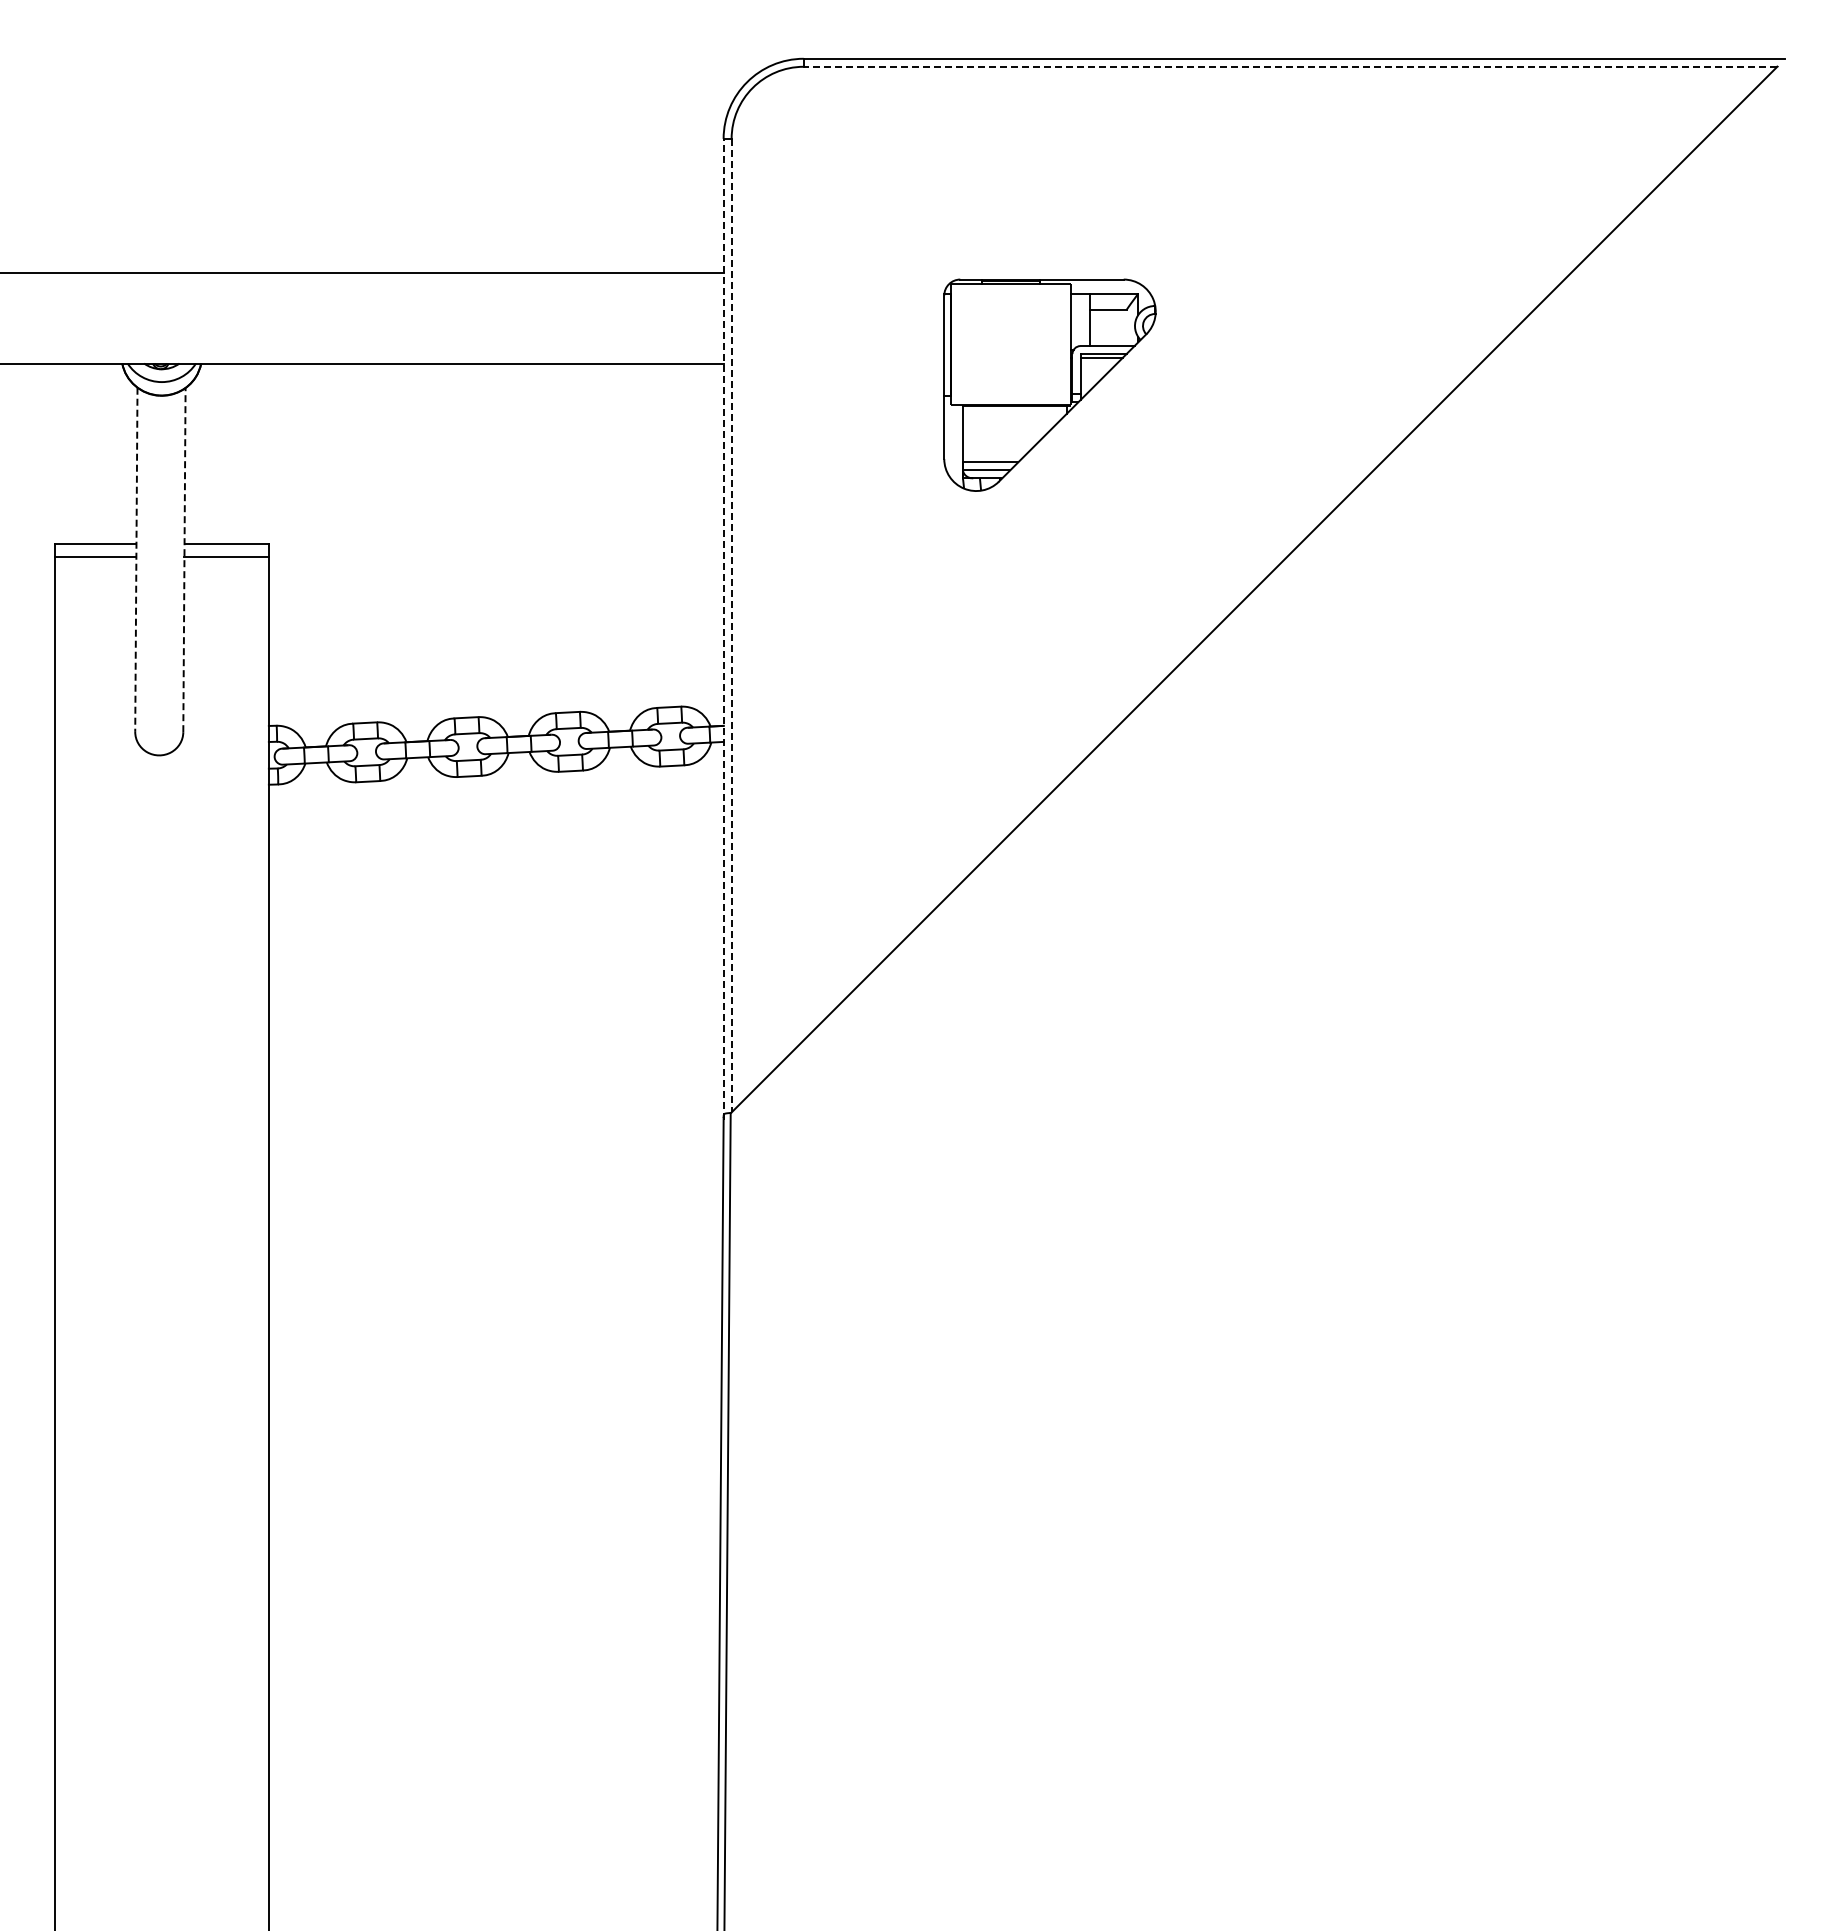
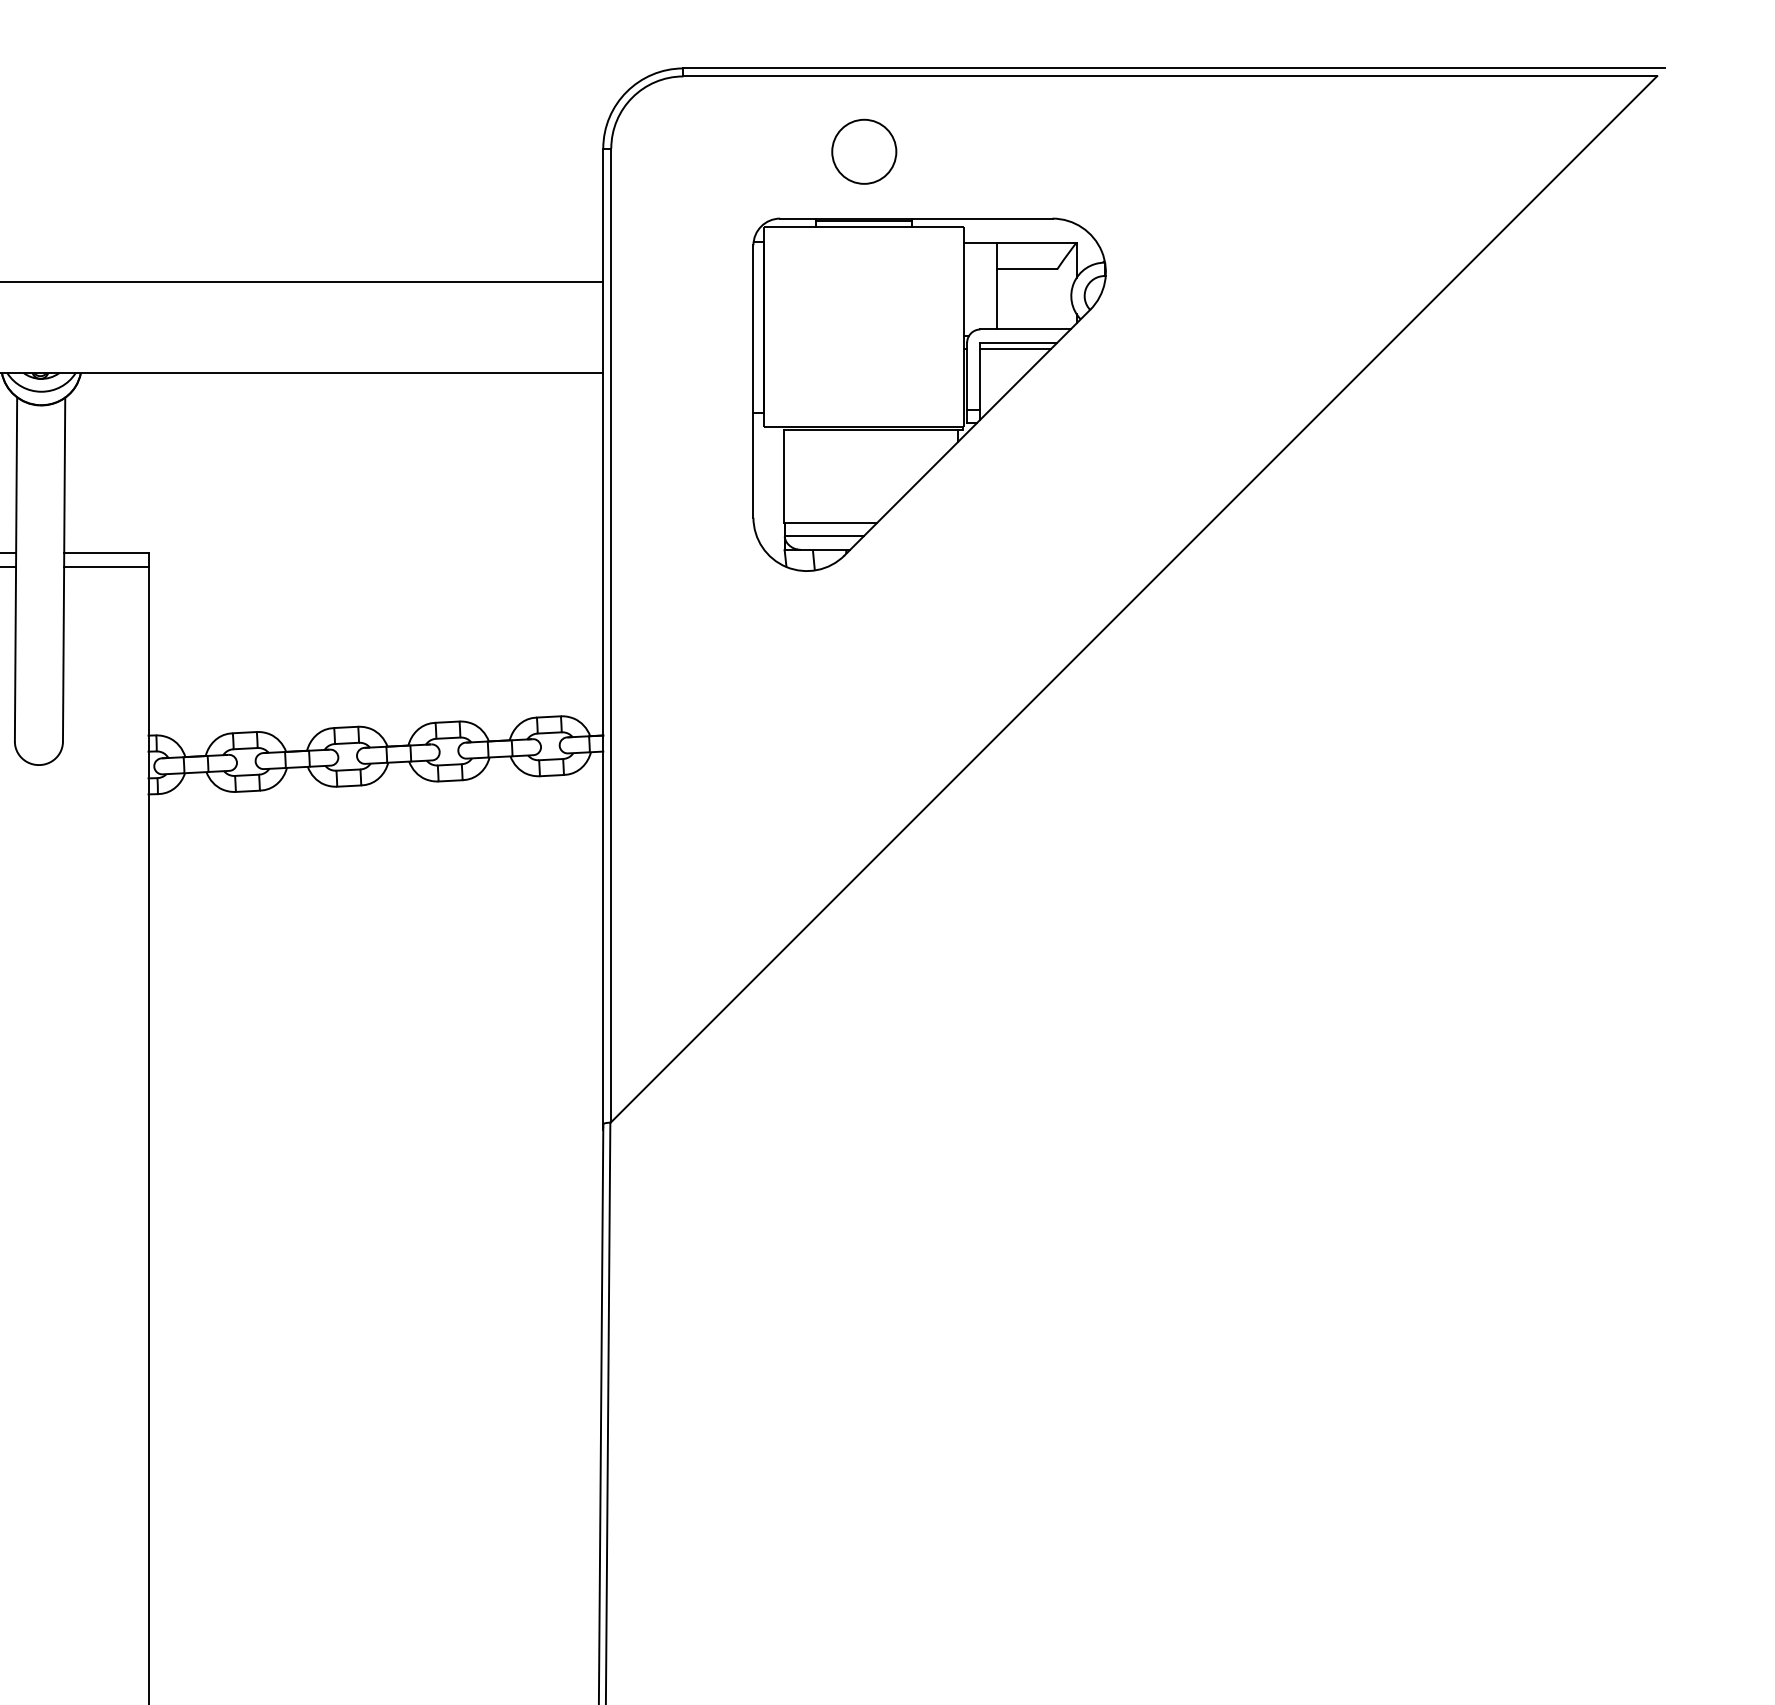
line: (1290, 66) -> (1170, 76), dashed -> solid
part: (984, 142) -> (864, 152), added
part: (1049, 385) -> (929, 395), size x1.67
line: (184, 559) -> (64, 569), dashed -> solid
line: (136, 560) -> (16, 570), dashed -> solid
line: (731, 625) -> (611, 635), dashed -> solid
line: (723, 629) -> (603, 639), dashed -> solid

